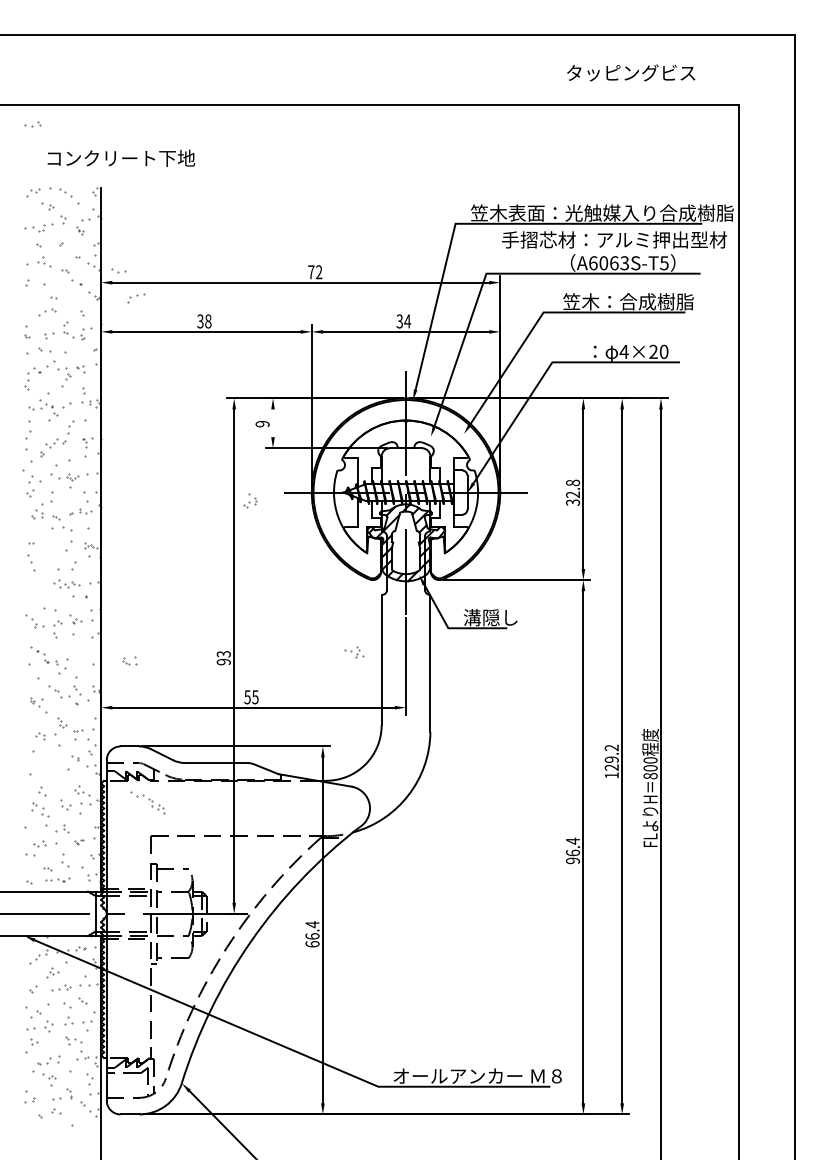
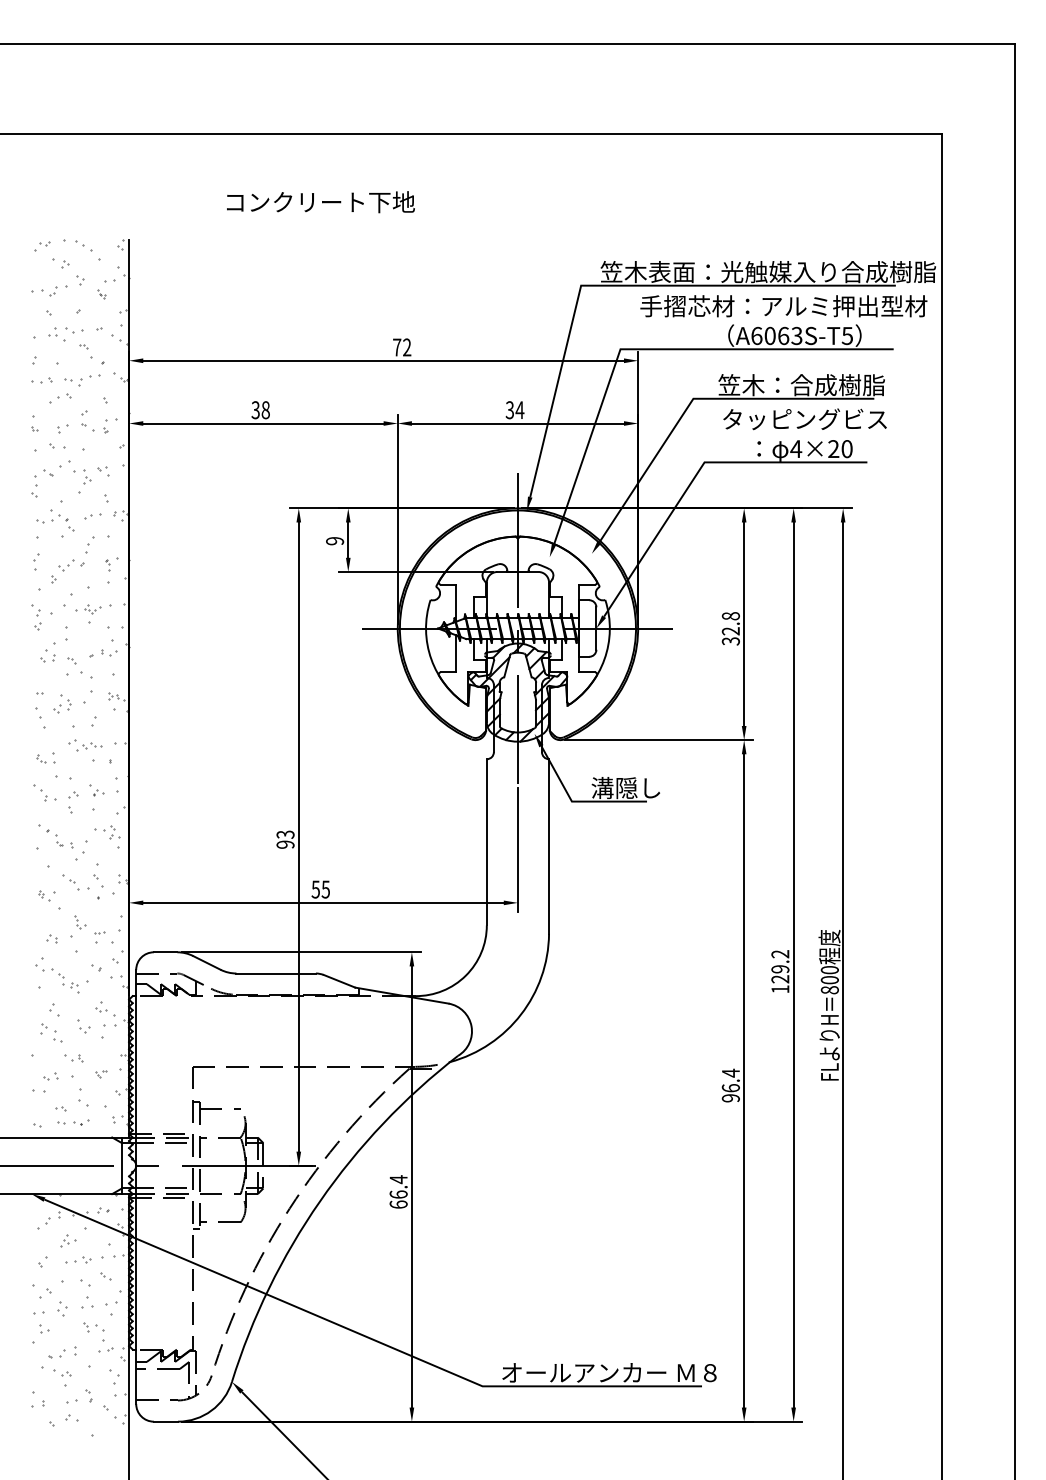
text: (630, 73) -> (804, 419), moved
part: (32, 124) -> (41, 380), moved
text: (121, 158) -> (320, 202), moved
part: (118, 270) -> (74, 330), moved
part: (136, 298) -> (89, 380), moved
part: (72, 404) -> (92, 516), size x0.62
line: (273, 422) -> (348, 539), added
part: (28, 440) -> (36, 561), size x0.62
part: (28, 483) -> (36, 617), size x0.71
part: (250, 500) -> (62, 703), moved
part: (353, 652) -> (107, 832), moved
part: (129, 660) -> (45, 757), moved
part: (147, 802) -> (57, 978), moved
part: (57, 829) -> (73, 1058), size x0.62

